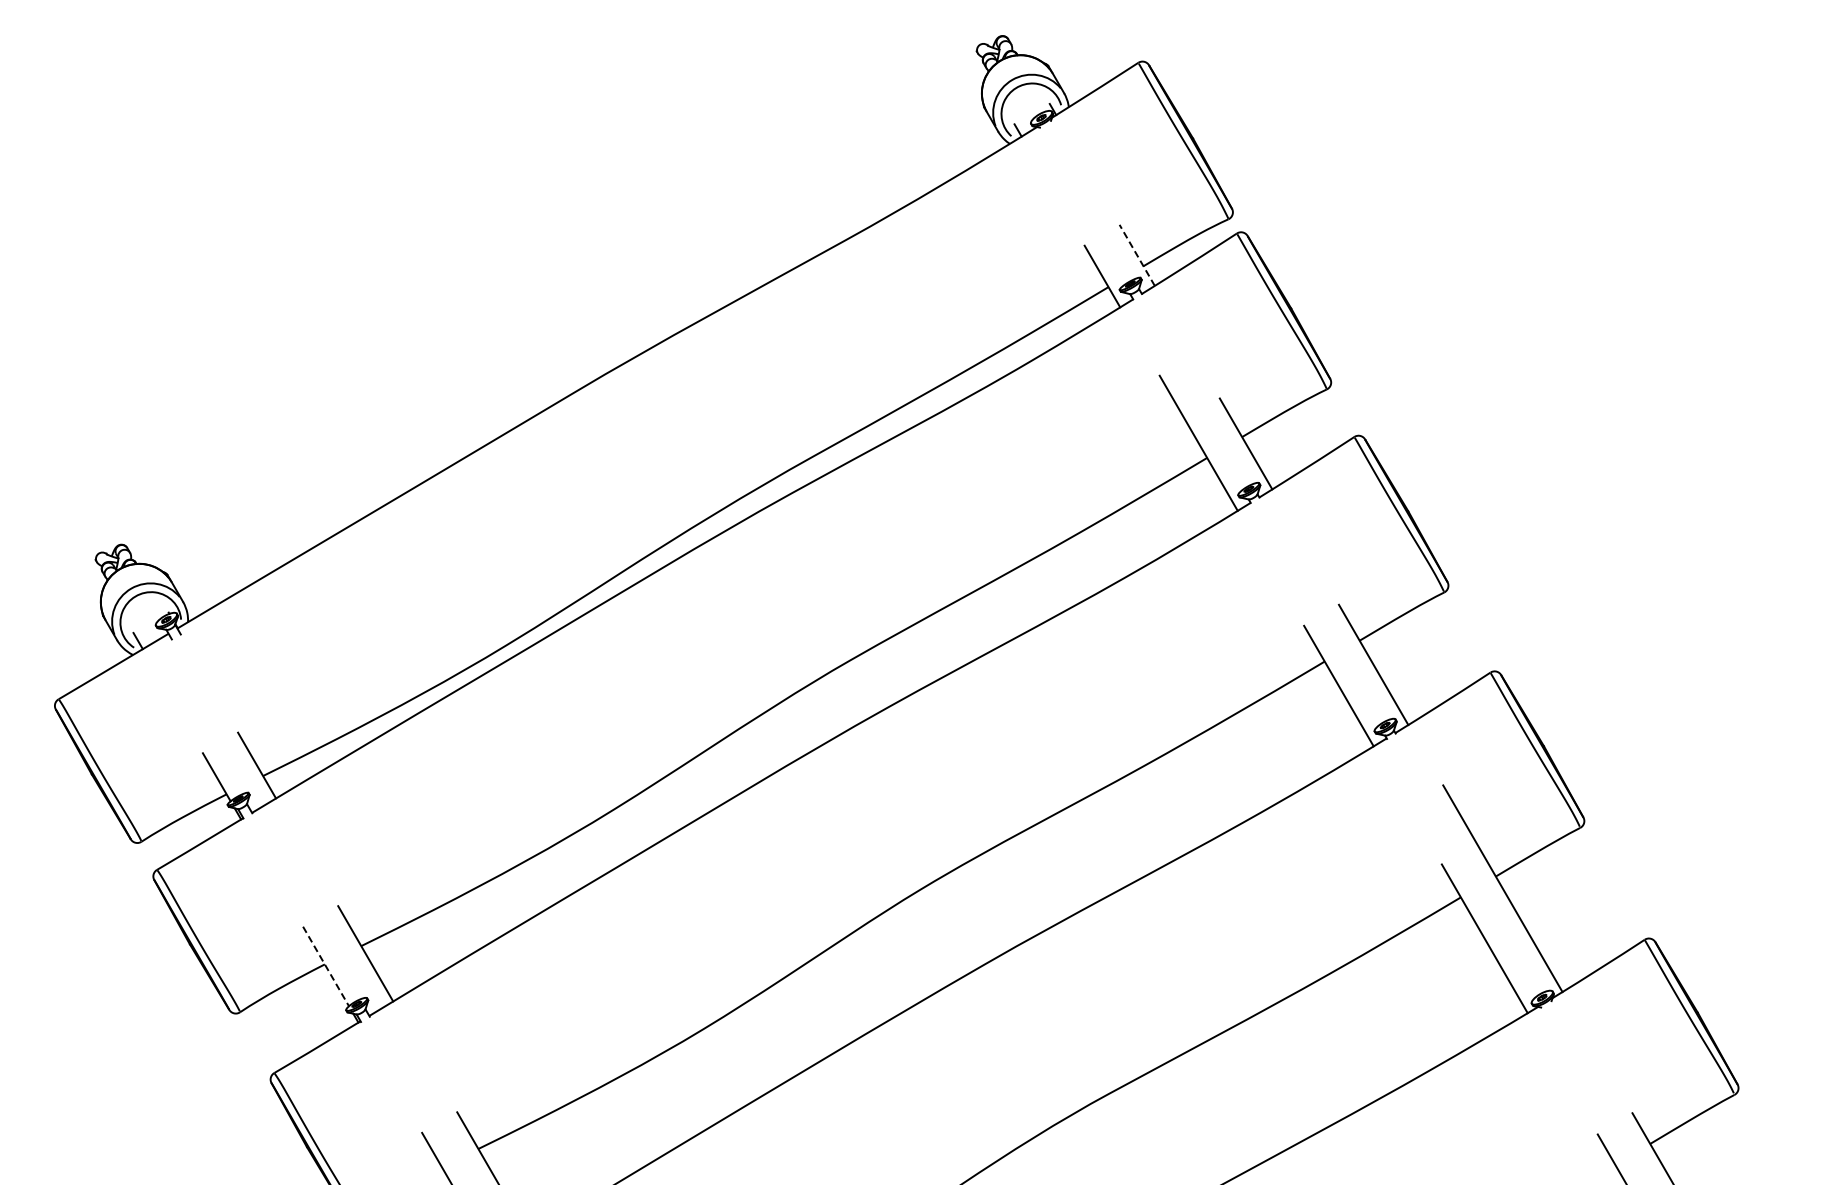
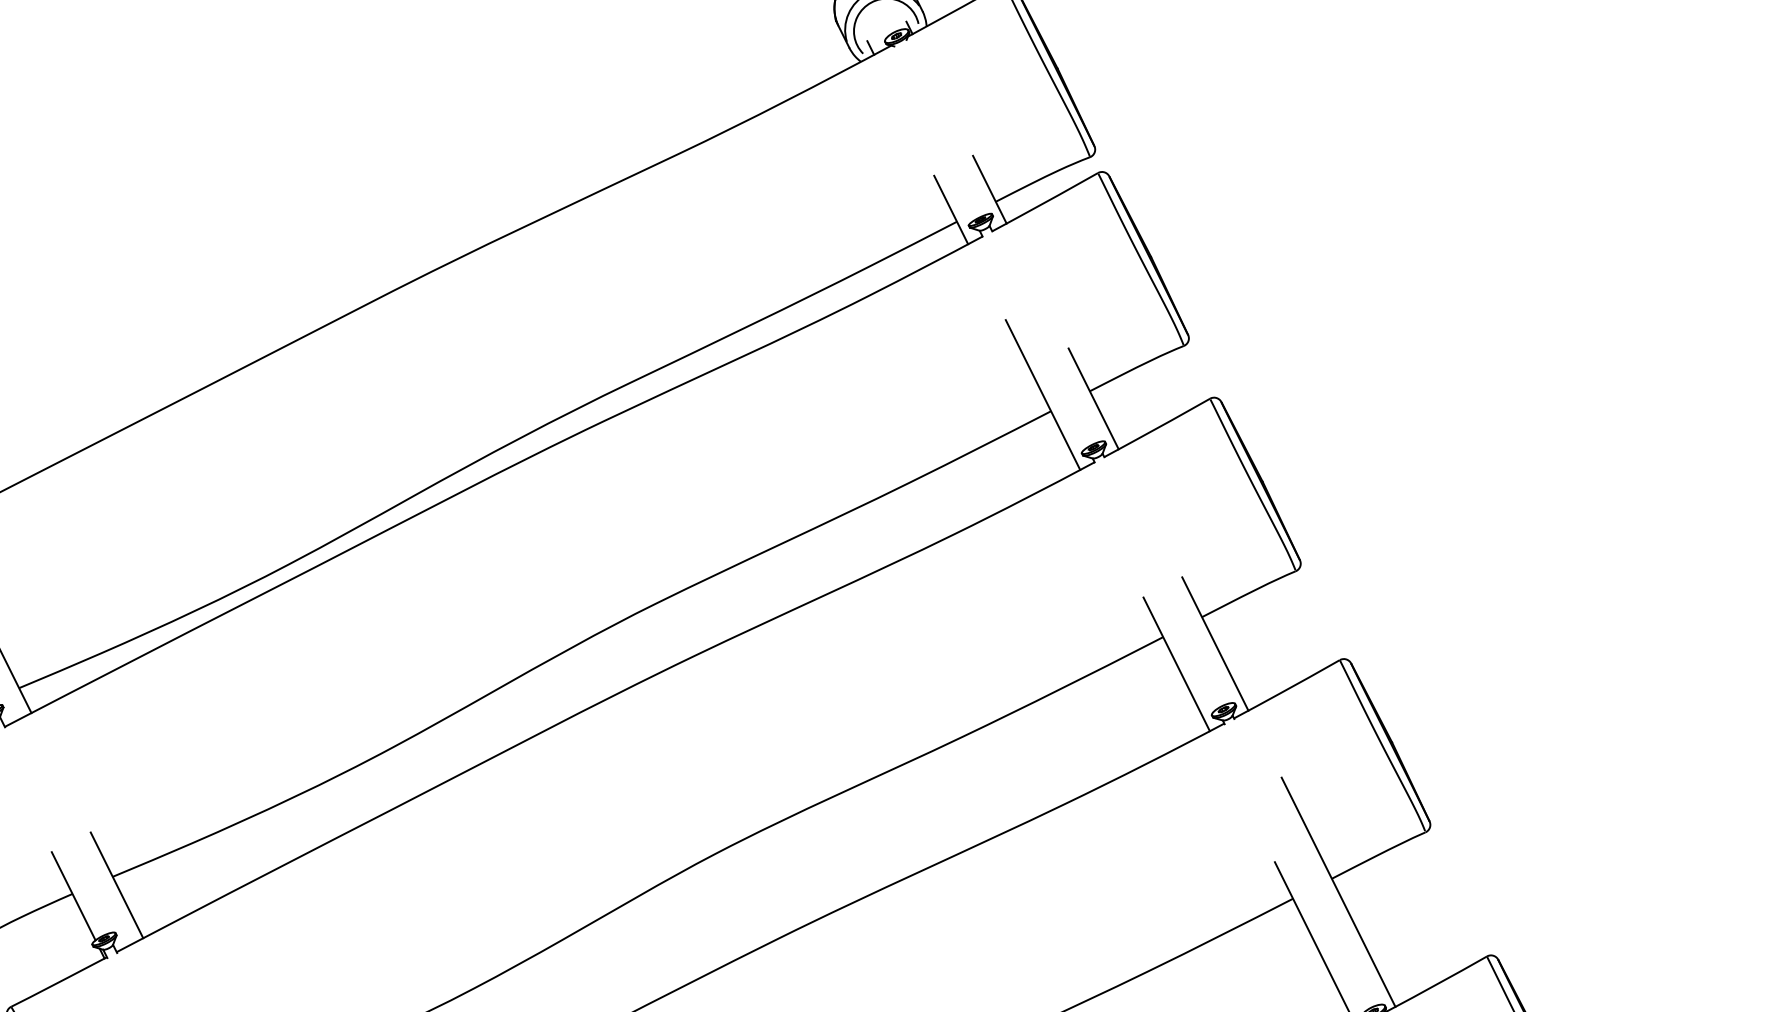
line: (1136, 254) -> (989, 188), dashed -> solid
line: (326, 966) -> (74, 896), dashed -> solid

